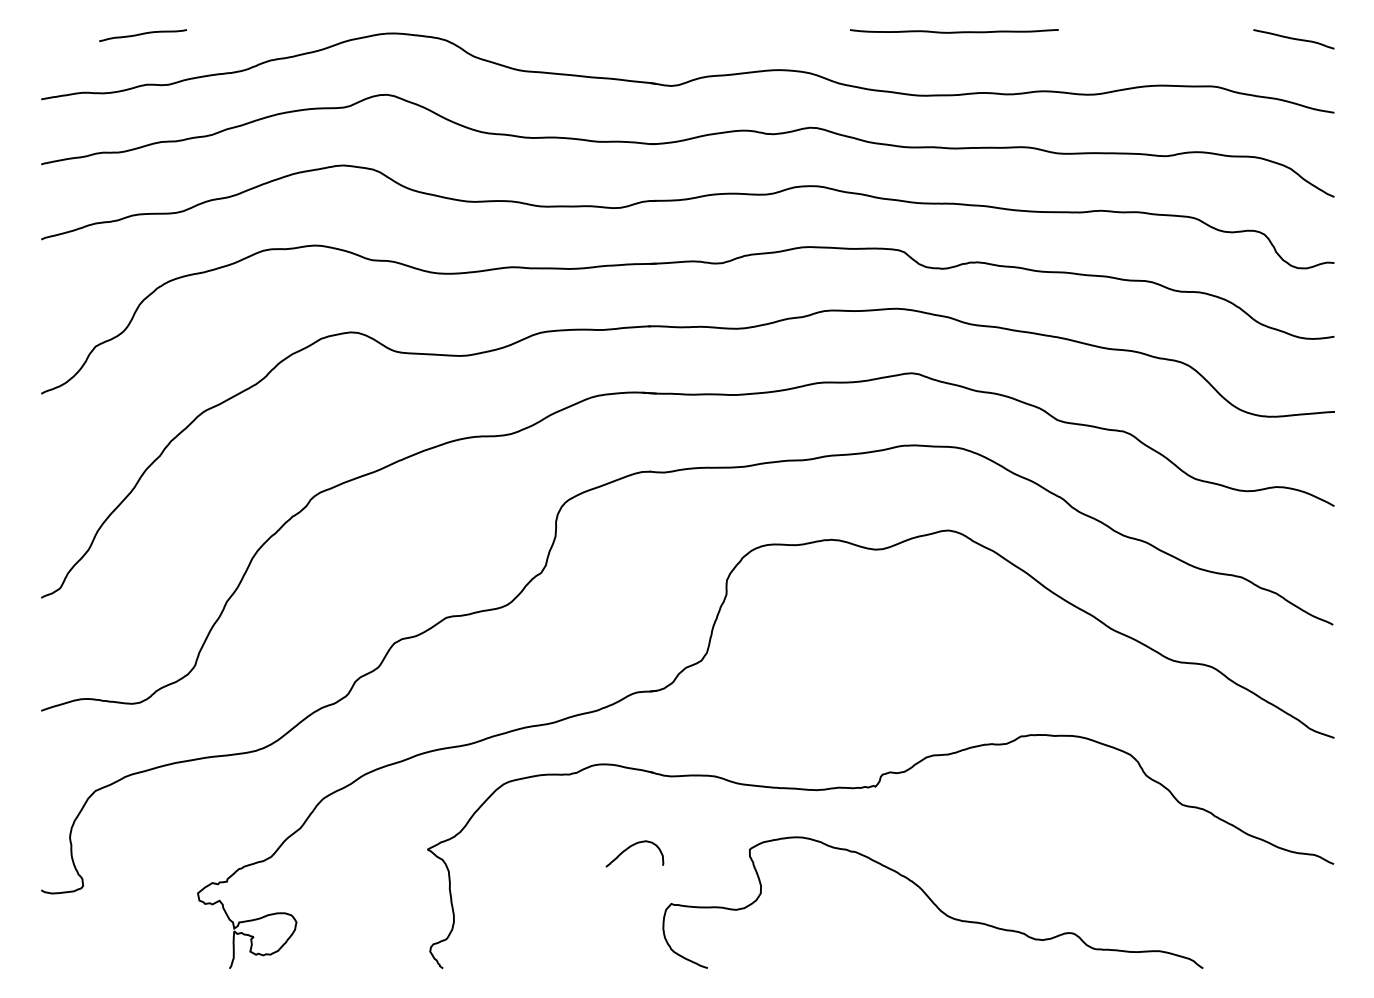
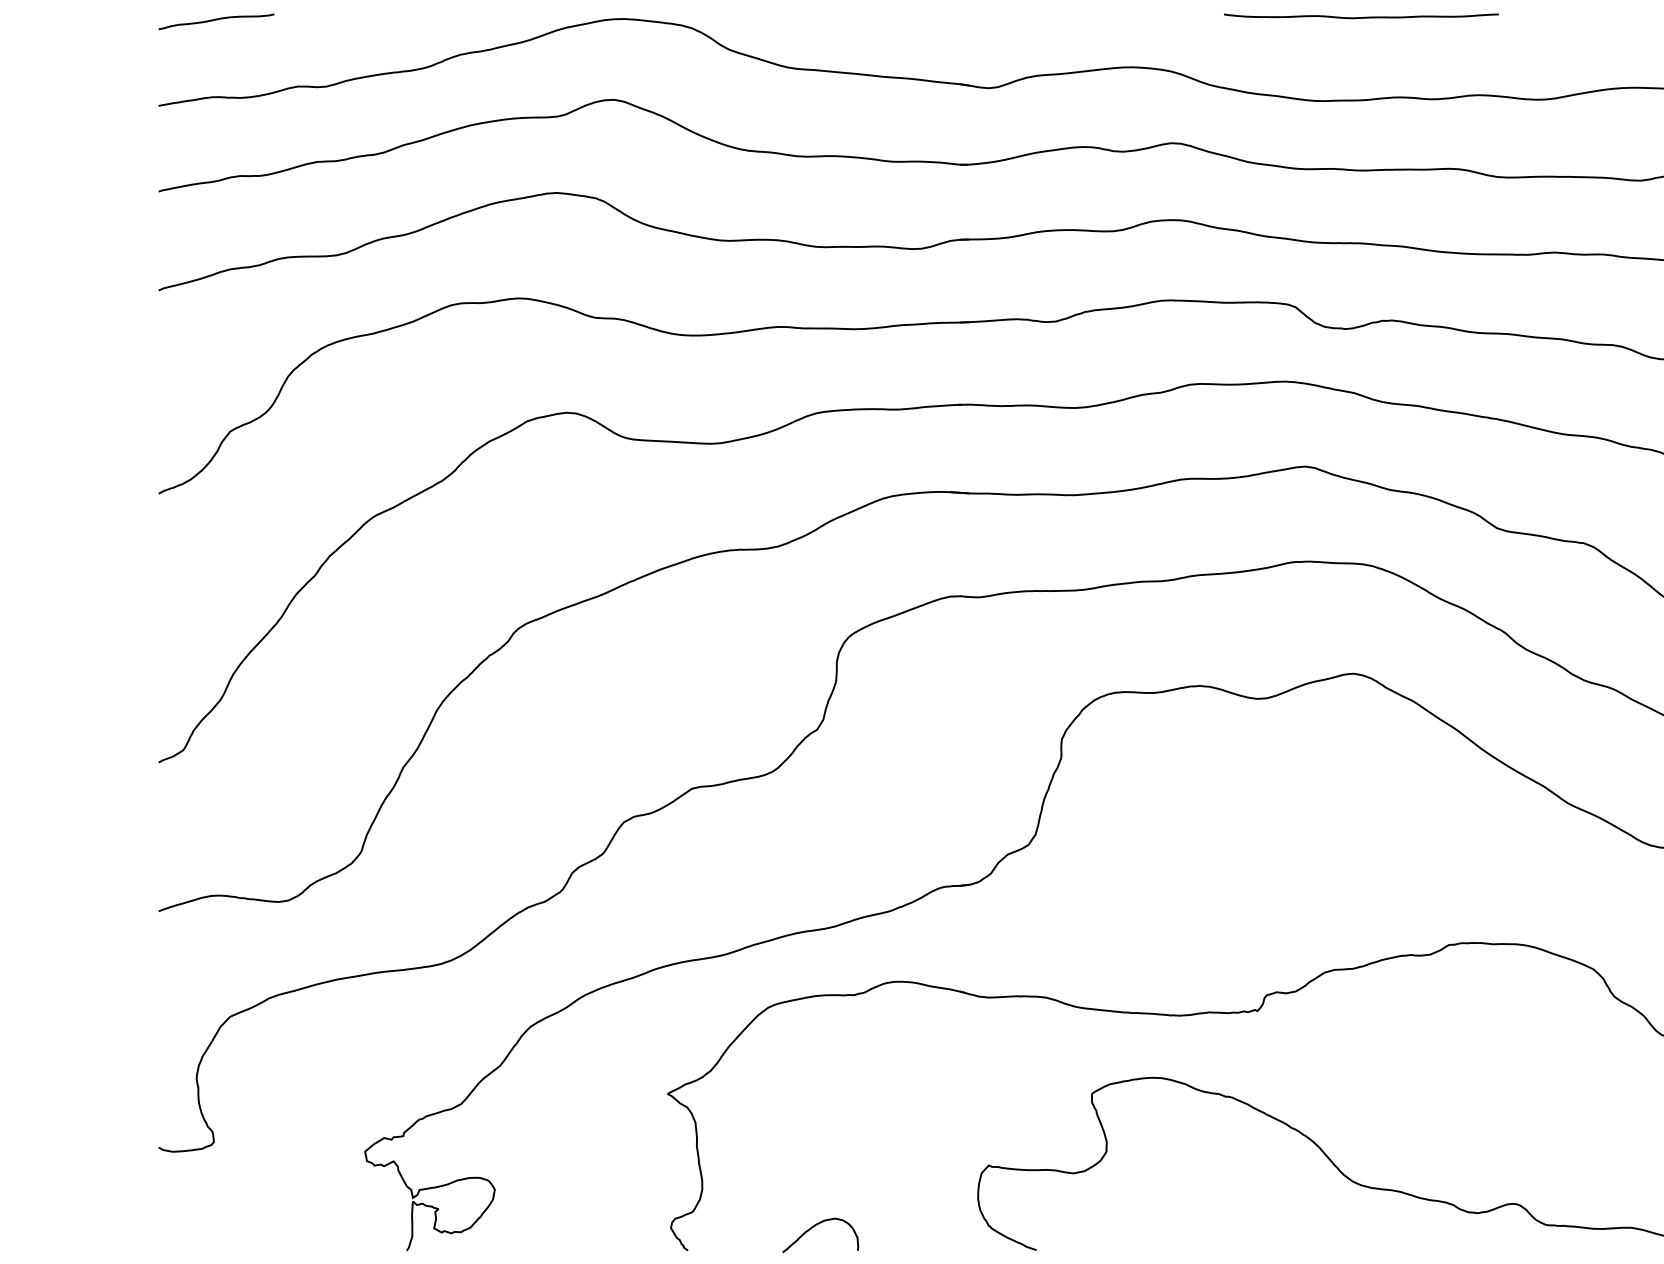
curve: (142, 34) -> (215, 20), moved
curve: (629, 848) -> (813, 1228), moved

